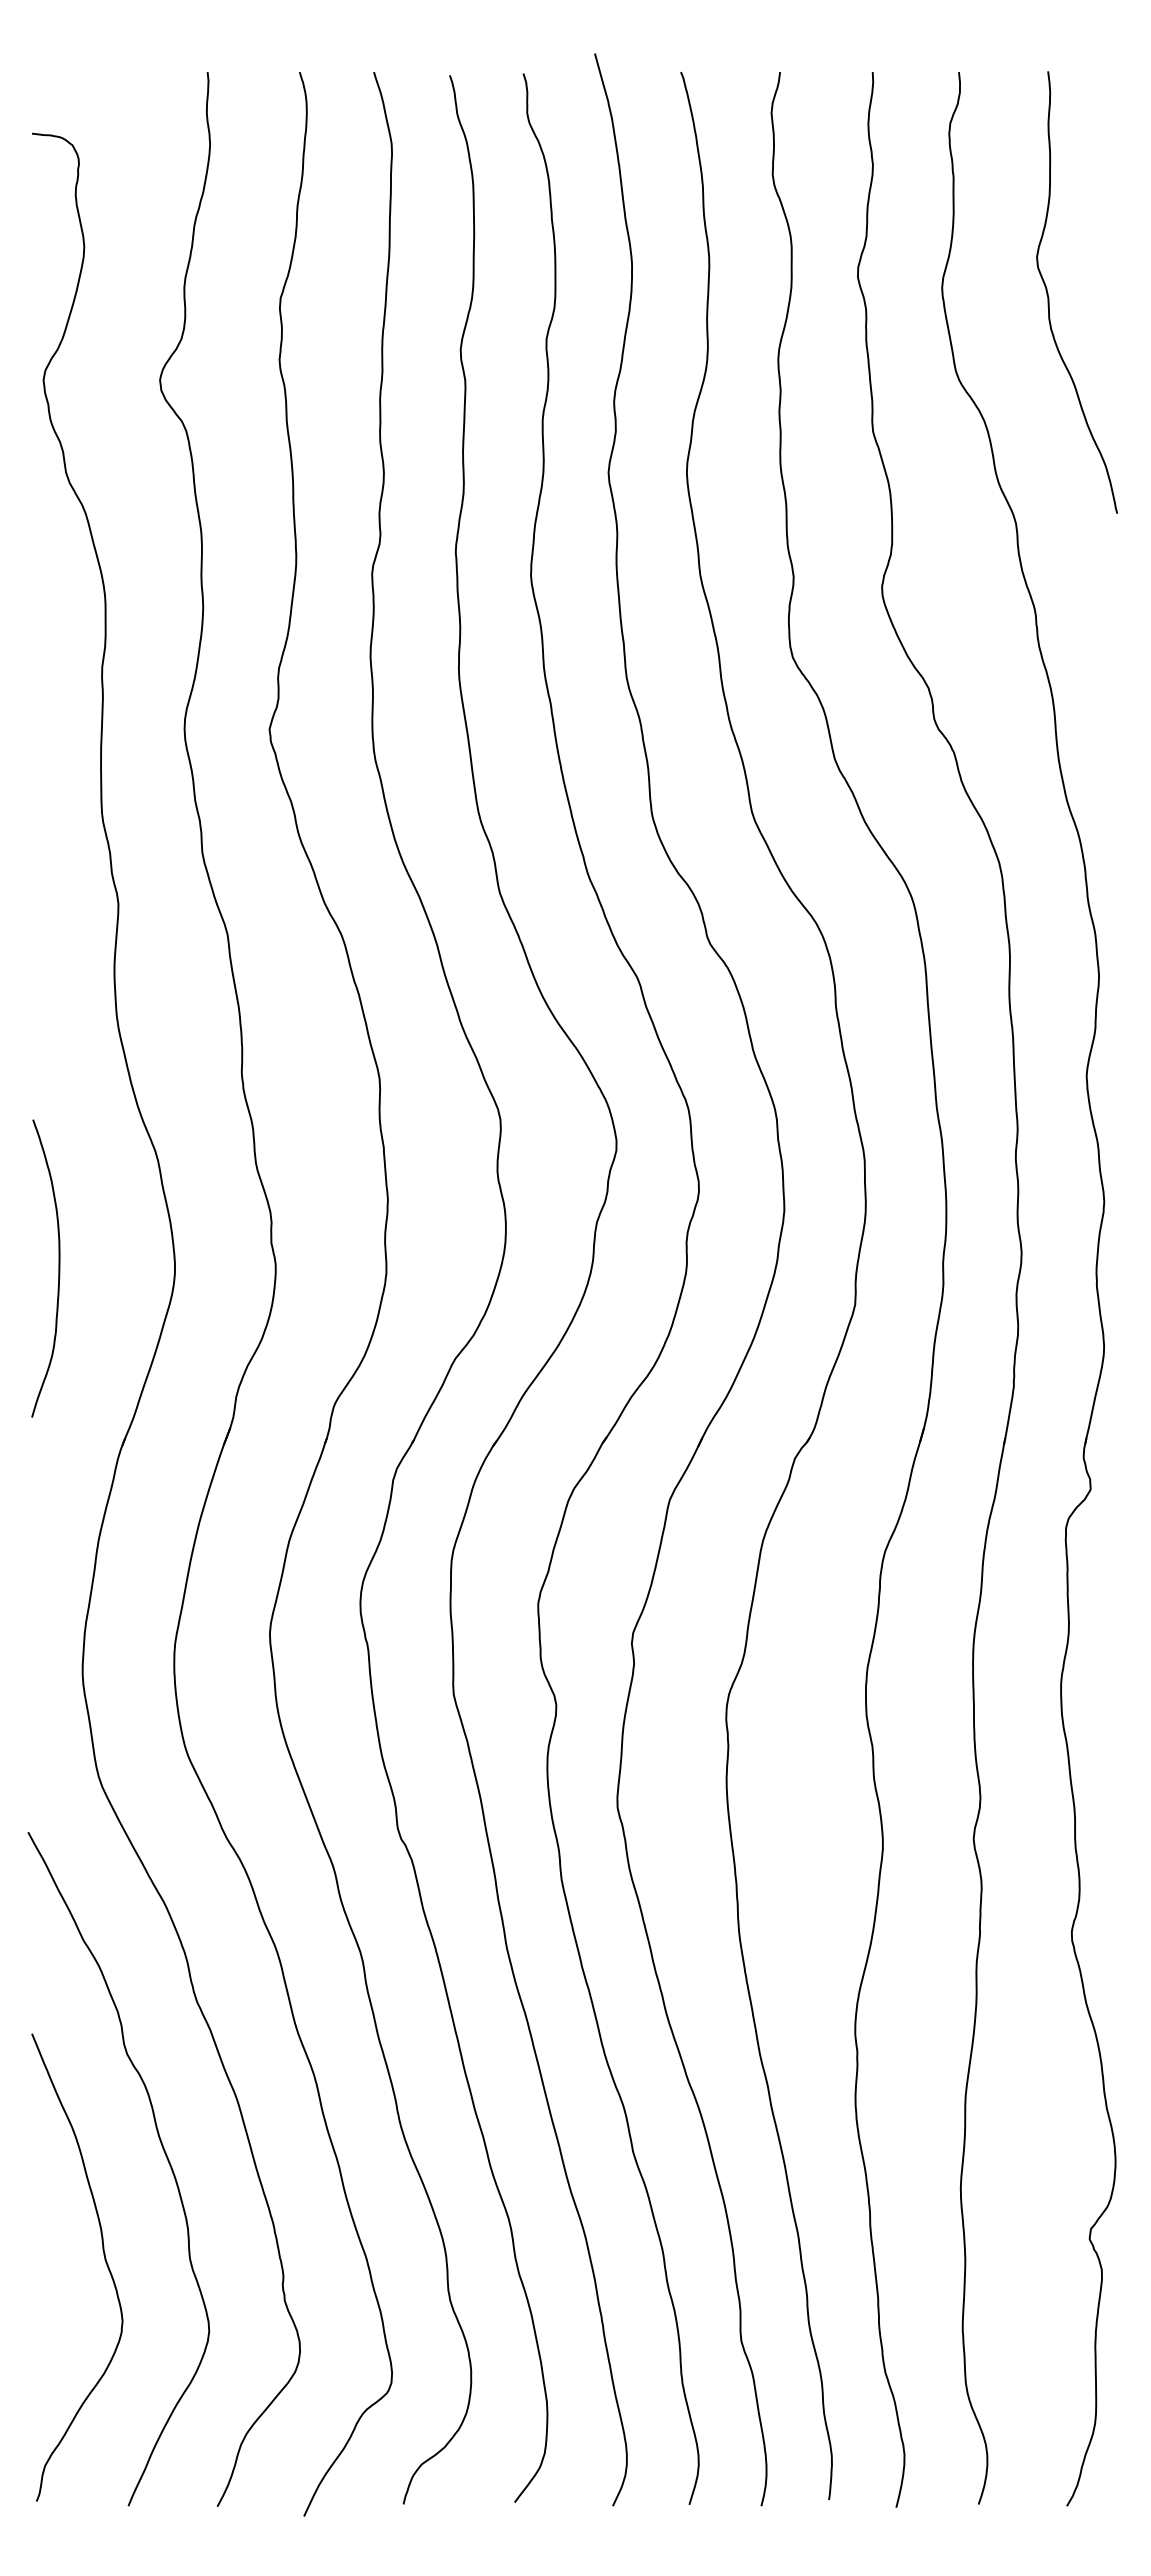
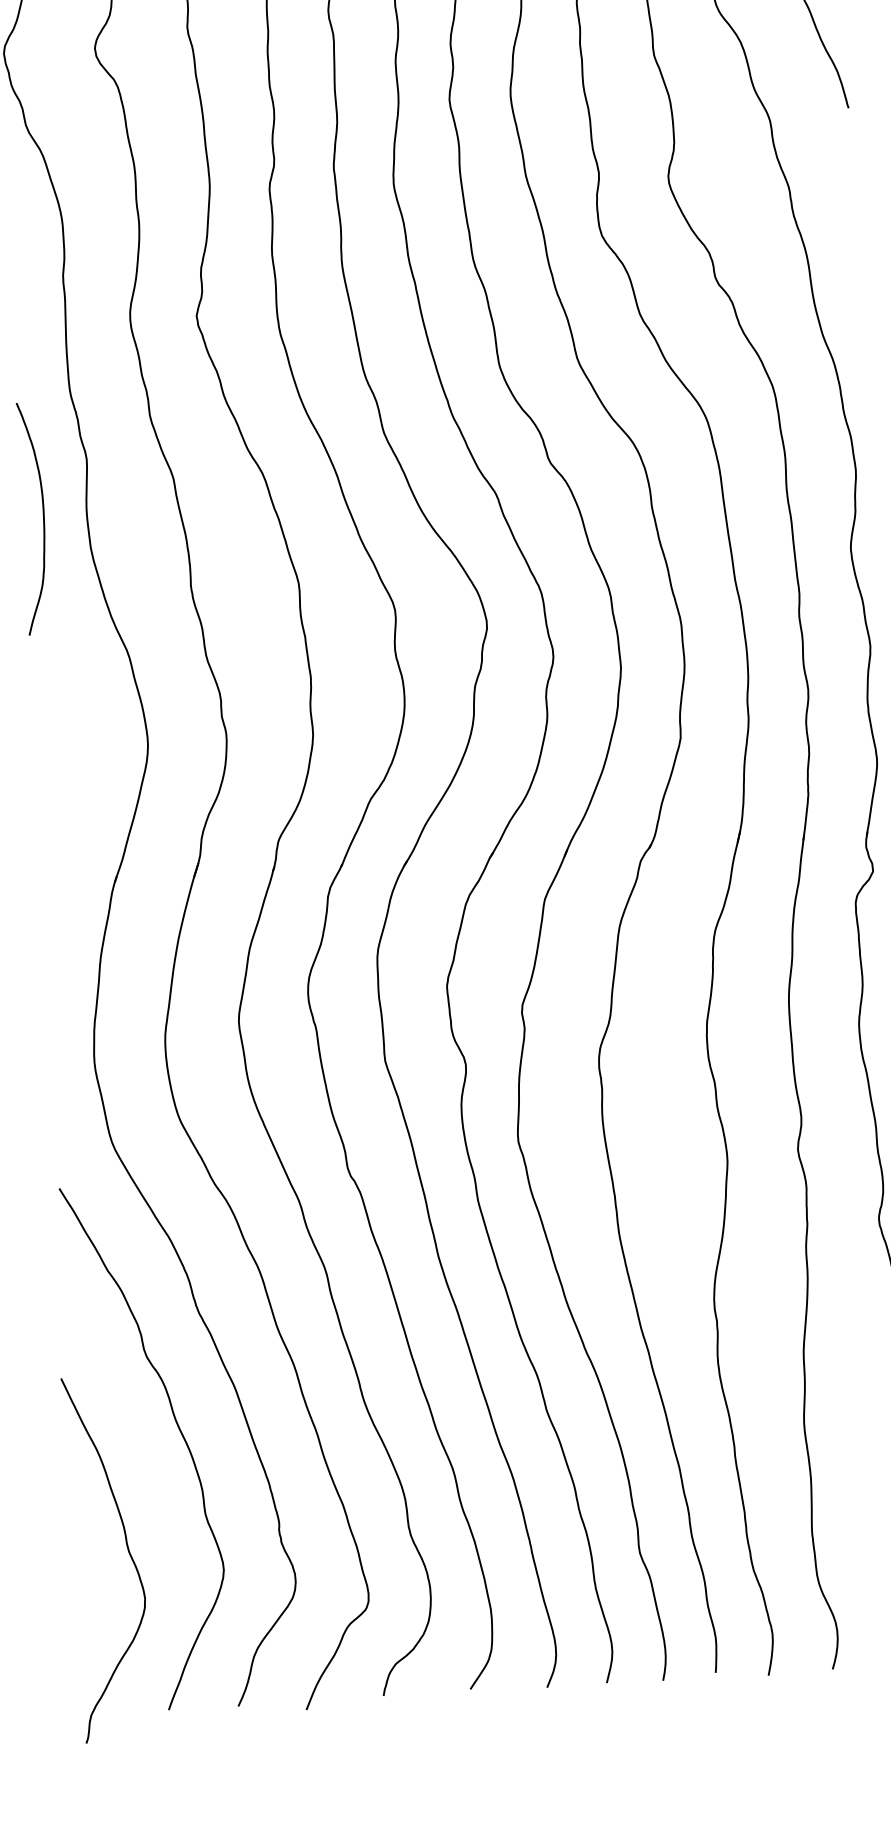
curve: (58, 1268) -> (43, 518), moved
curve: (104, 2260) -> (128, 1552), moved

